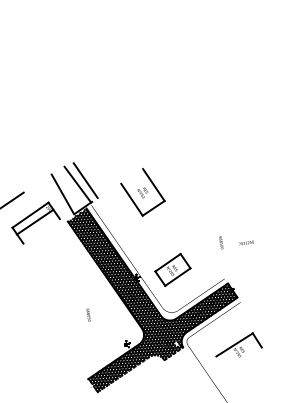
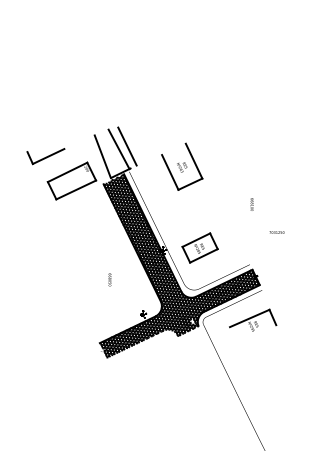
line: (35, 221) -> (76, 189), moved
text: (220, 242) -> (251, 204), moved
part: (238, 345) -> (253, 319), moved

